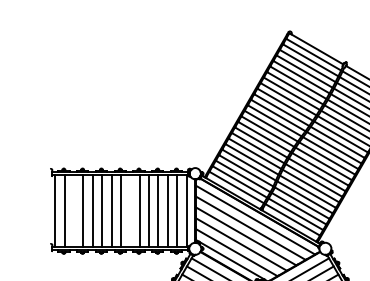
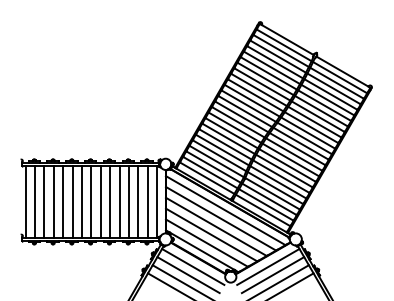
line: (74, 210) -> (44, 201), added
line: (130, 210) -> (100, 201), added

